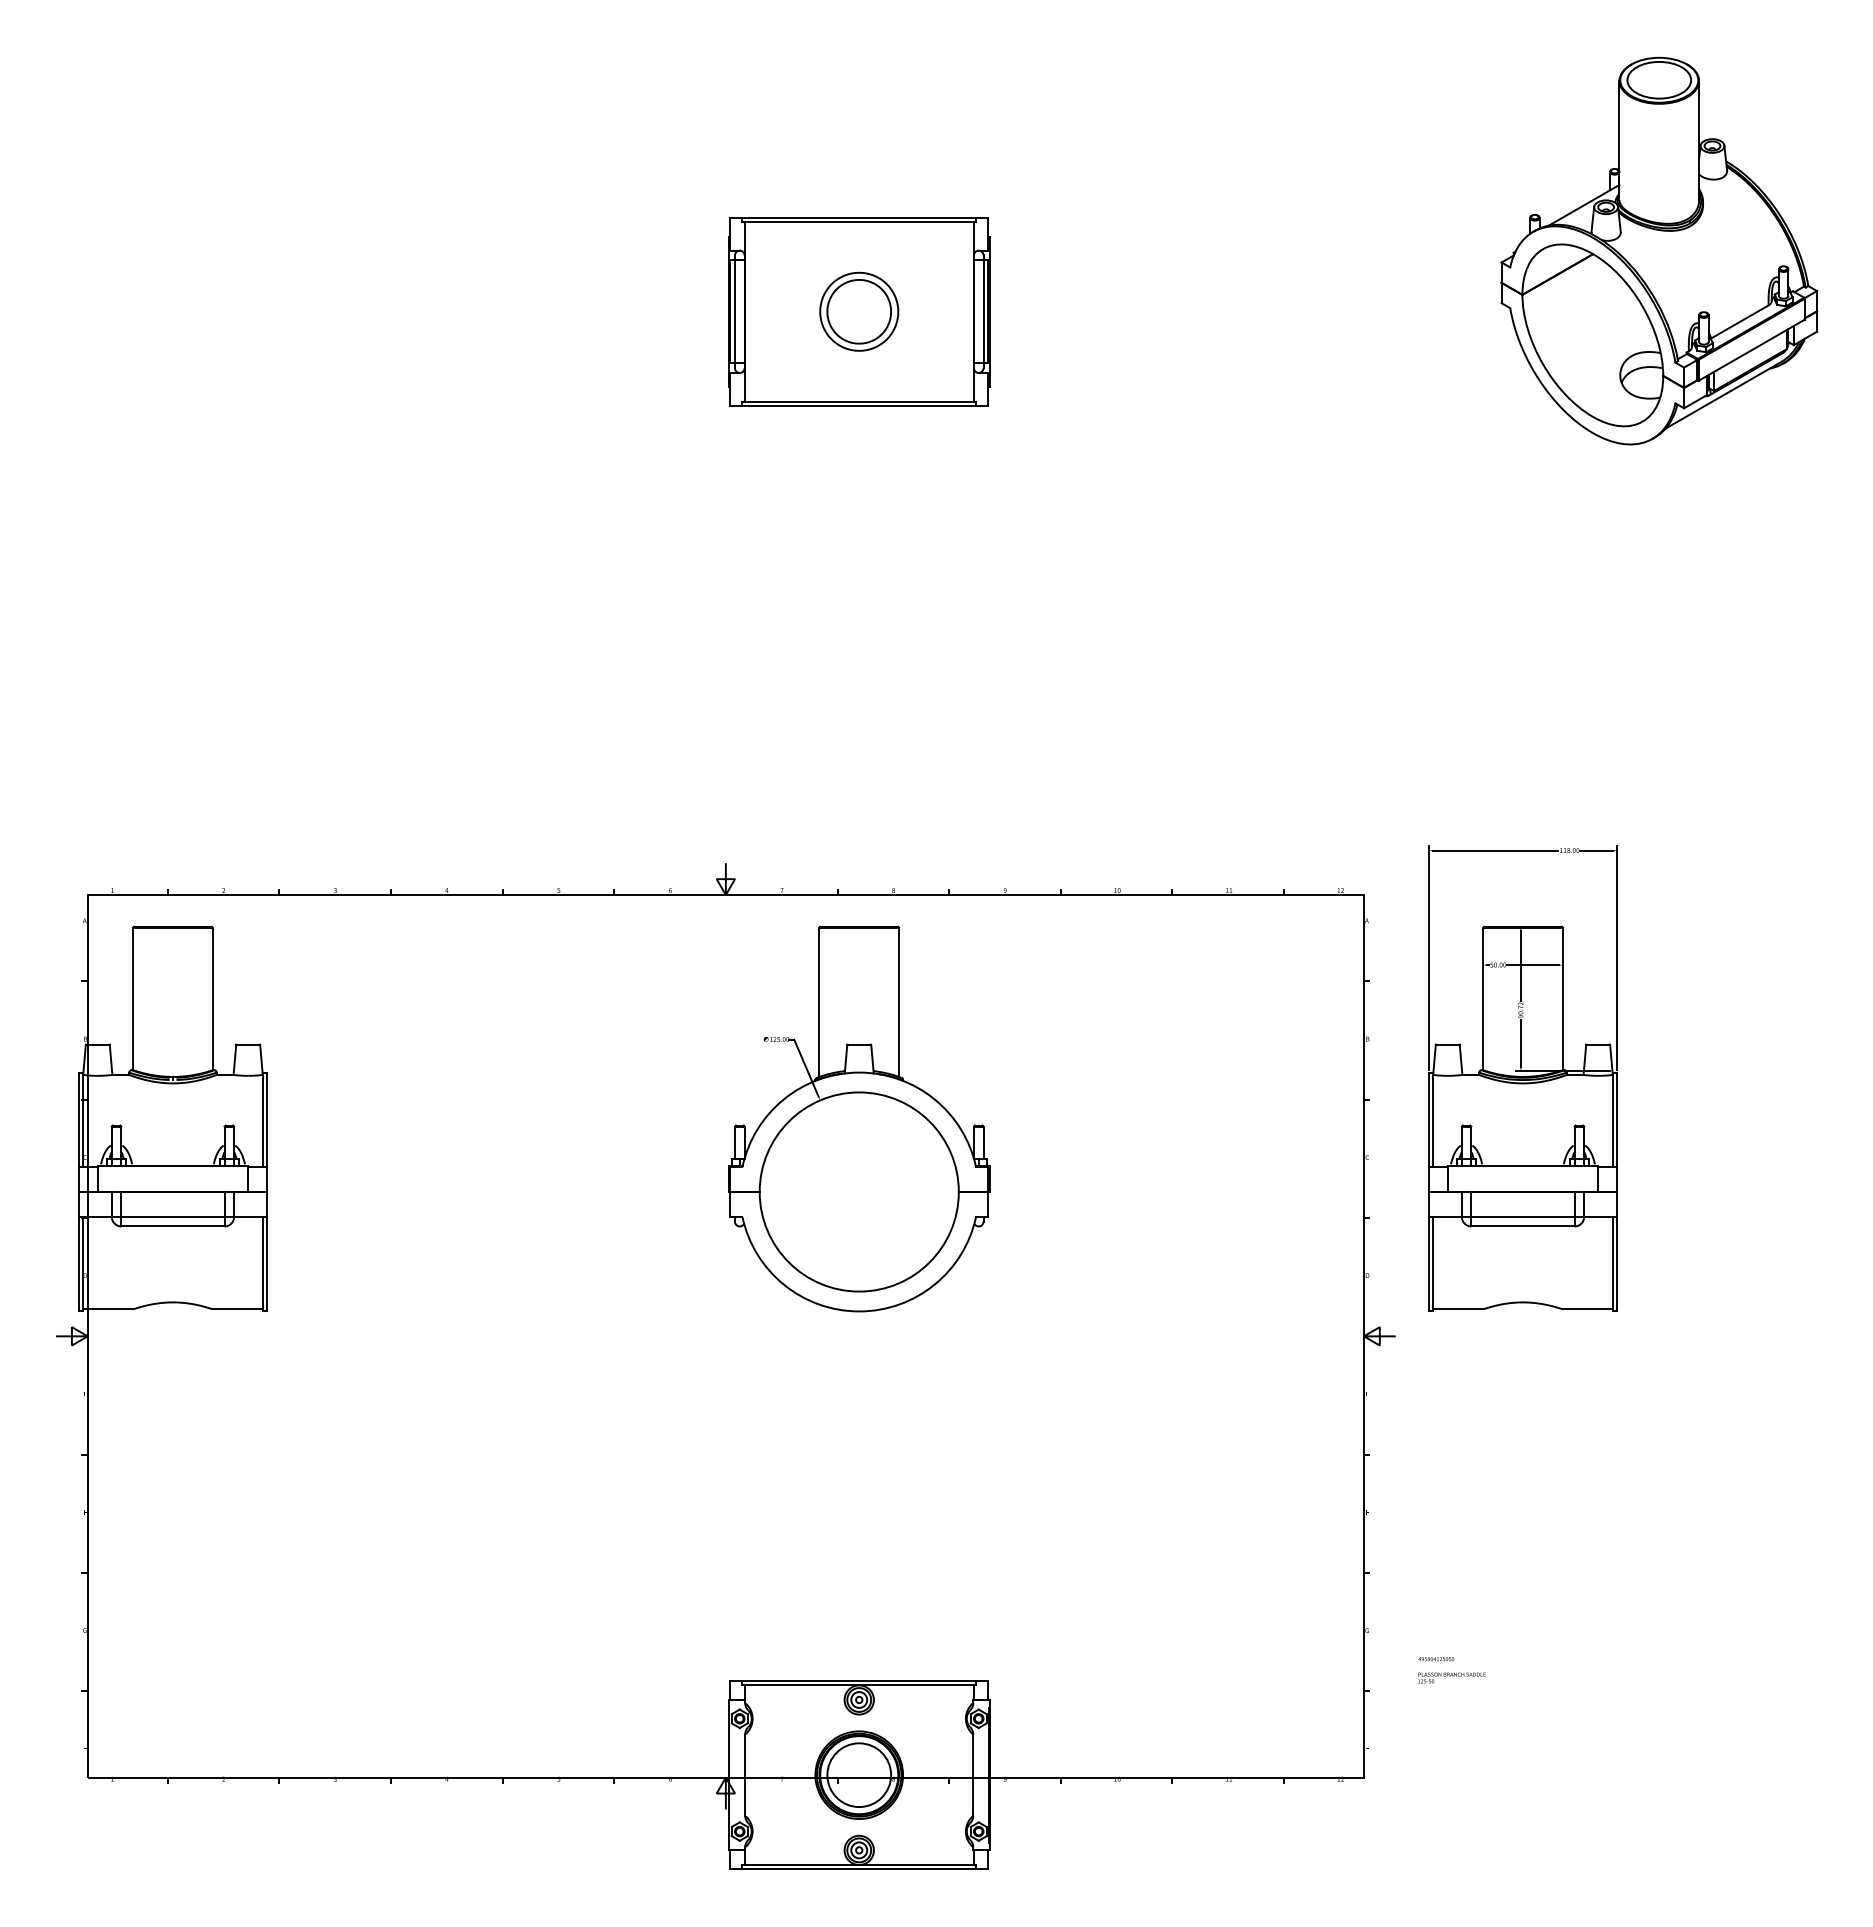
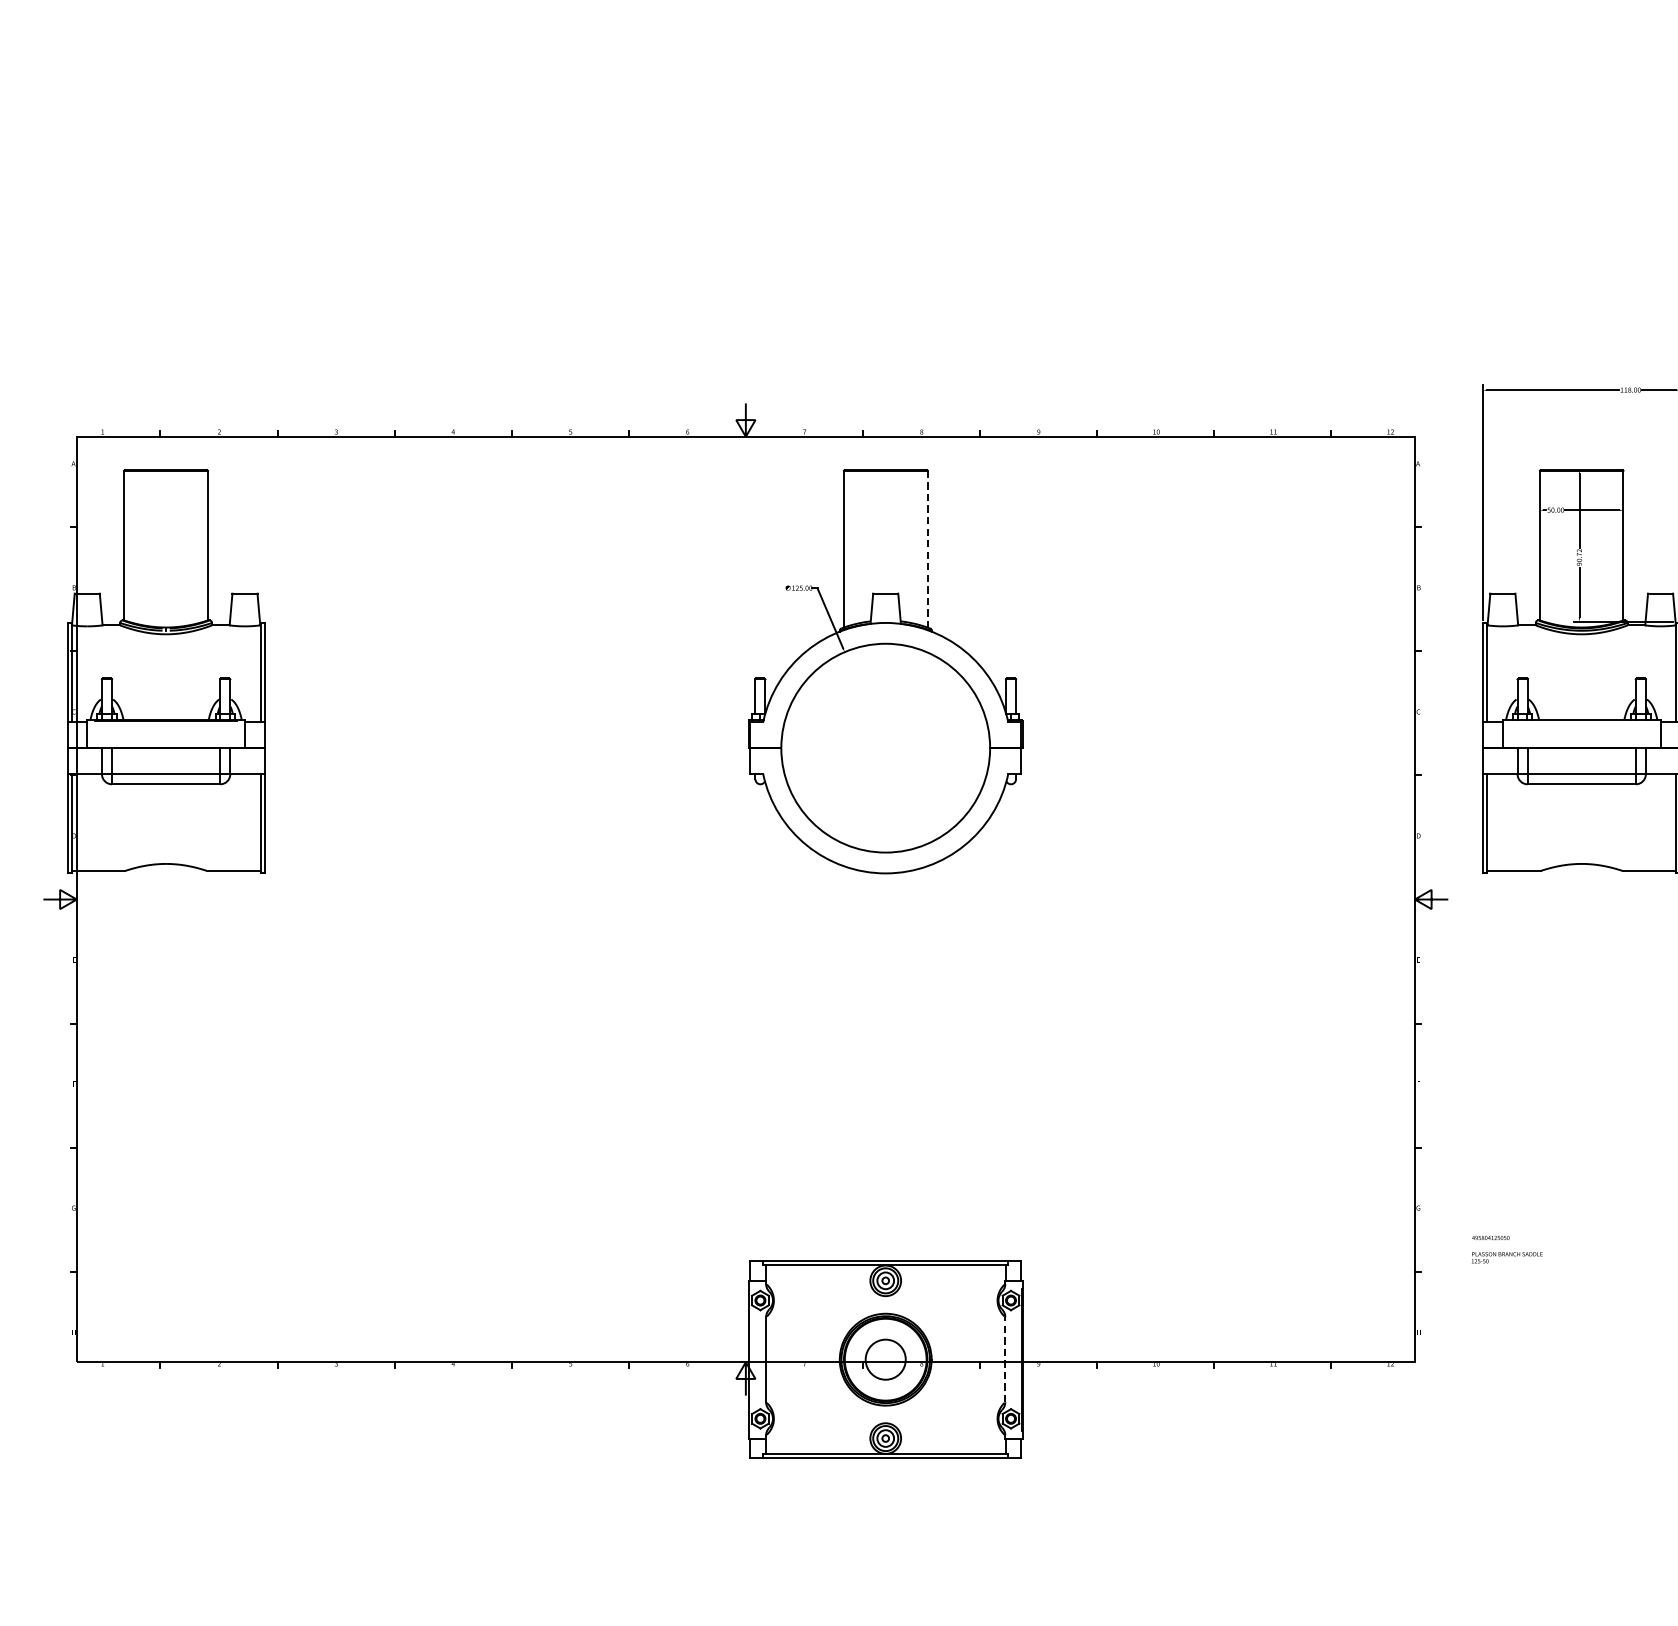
line: (899, 1002) -> (927, 549), solid -> dashed
circle: (859, 1775) -> (885, 1360), size x0.6
line: (973, 1775) -> (1005, 1360), solid -> dashed

